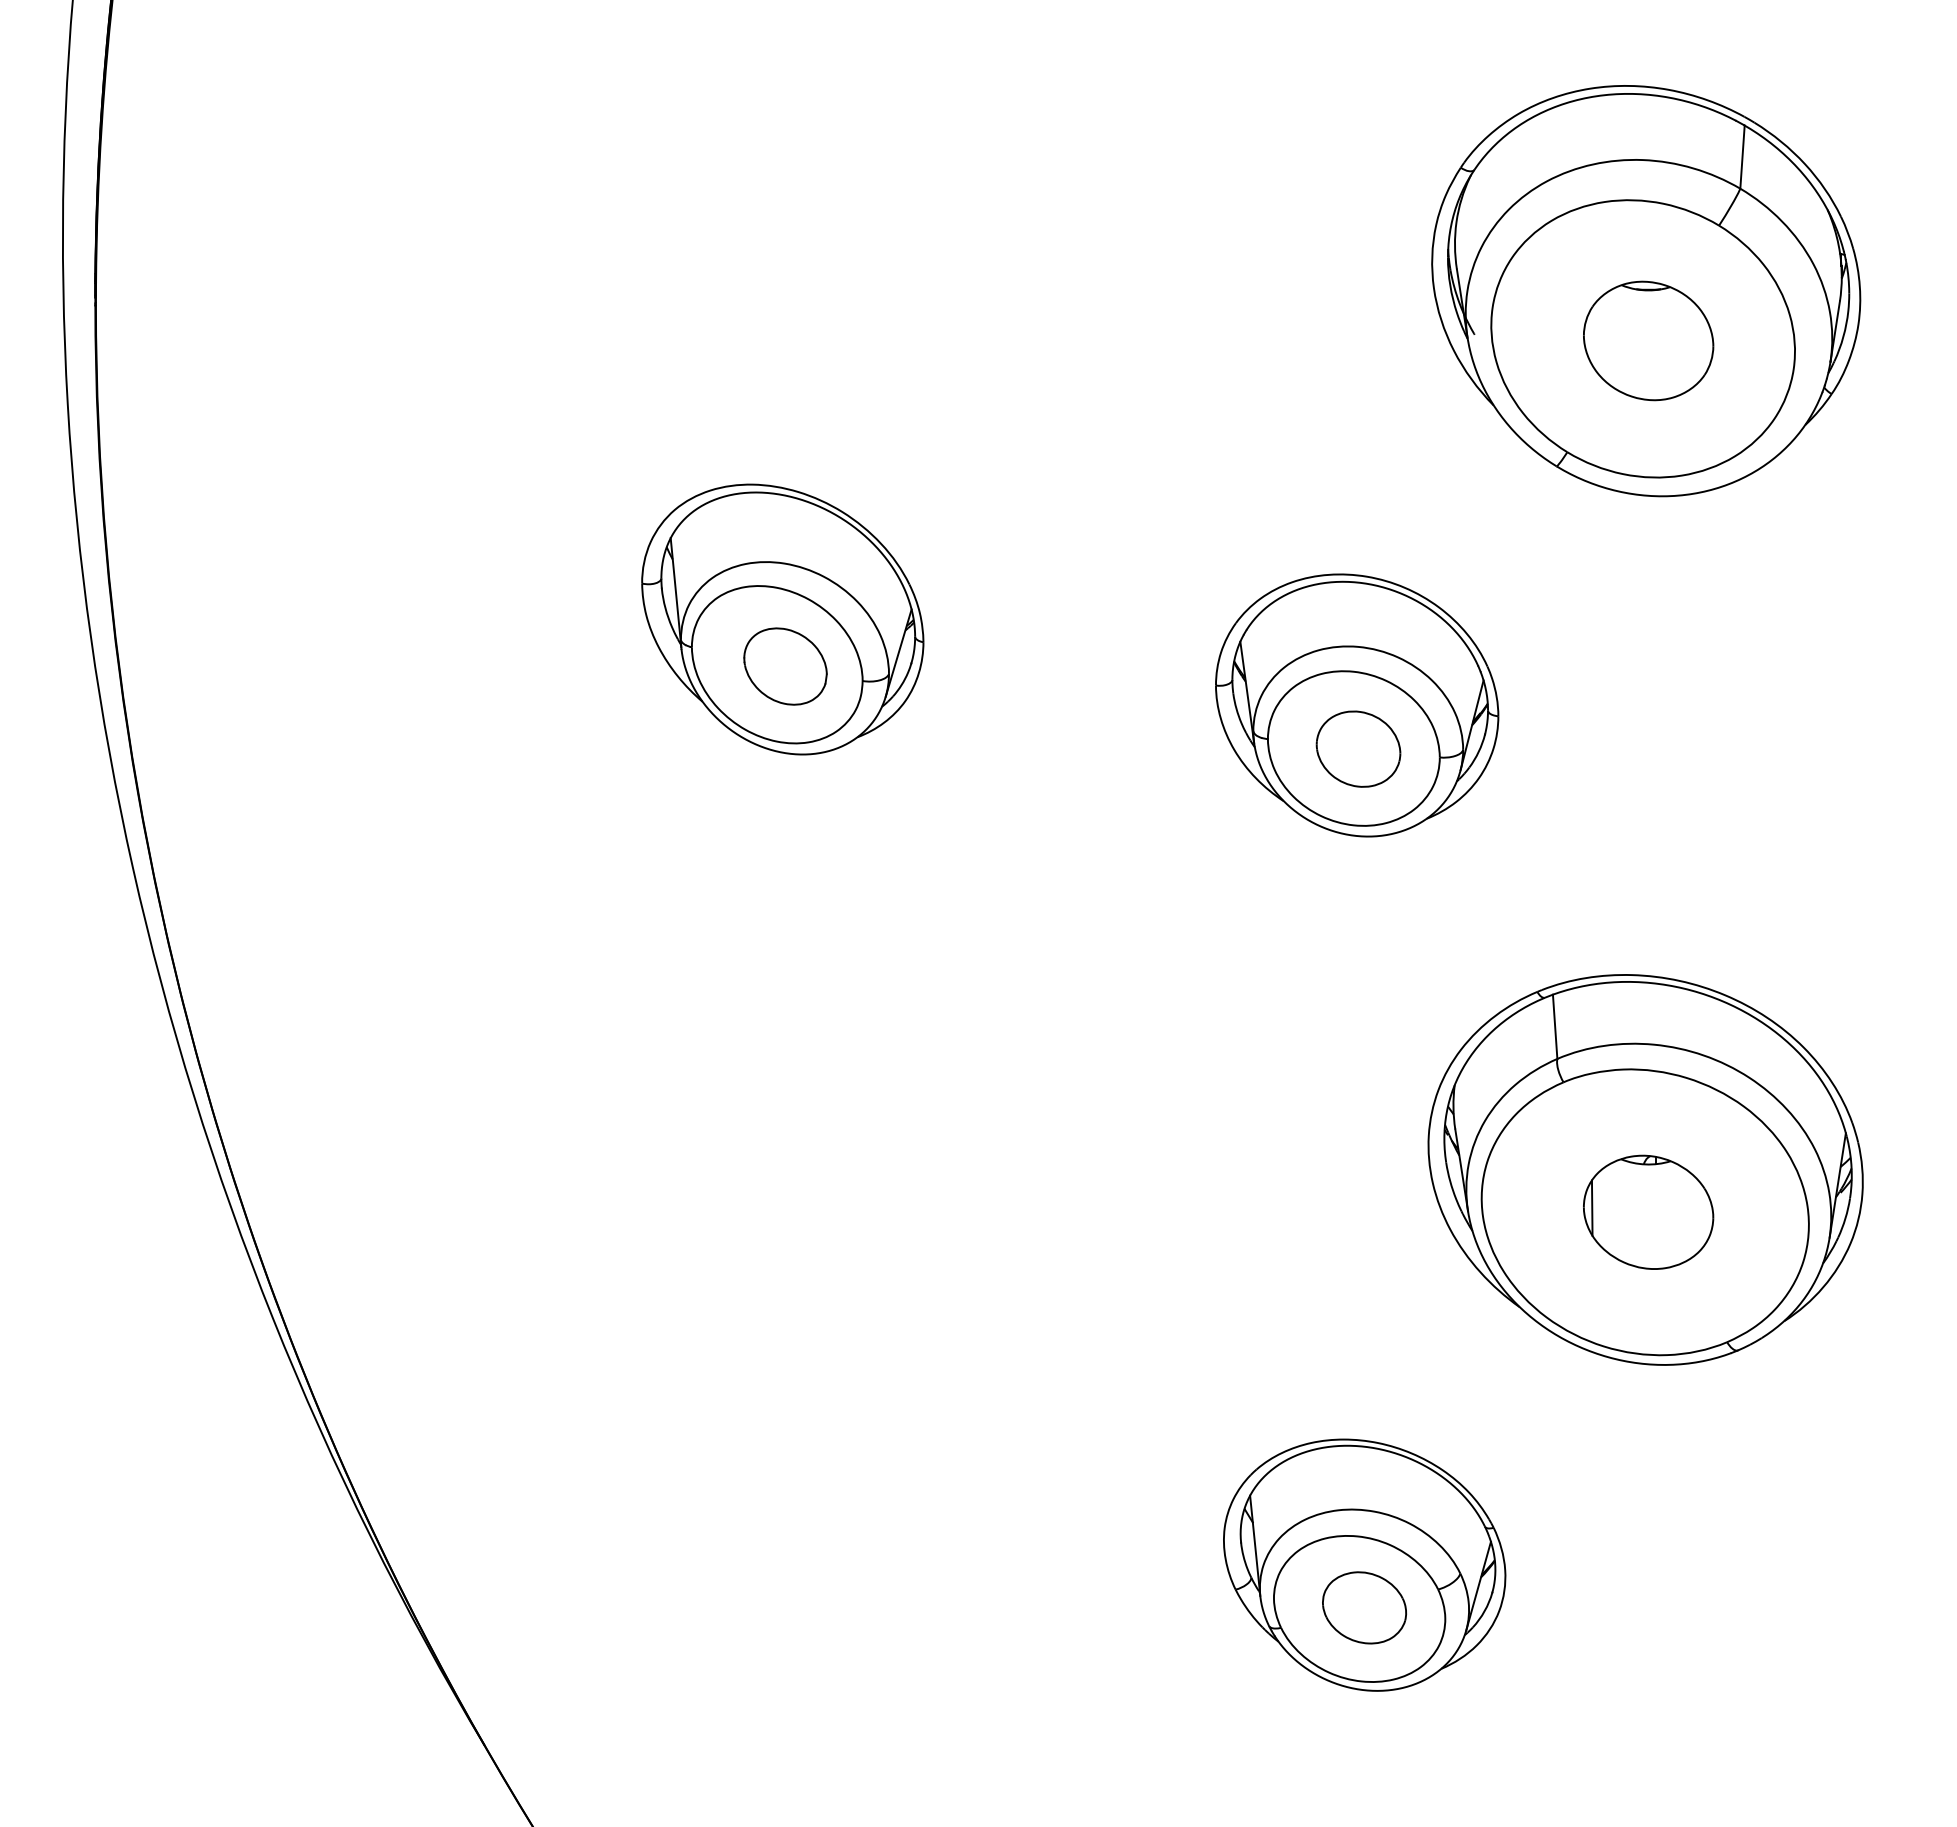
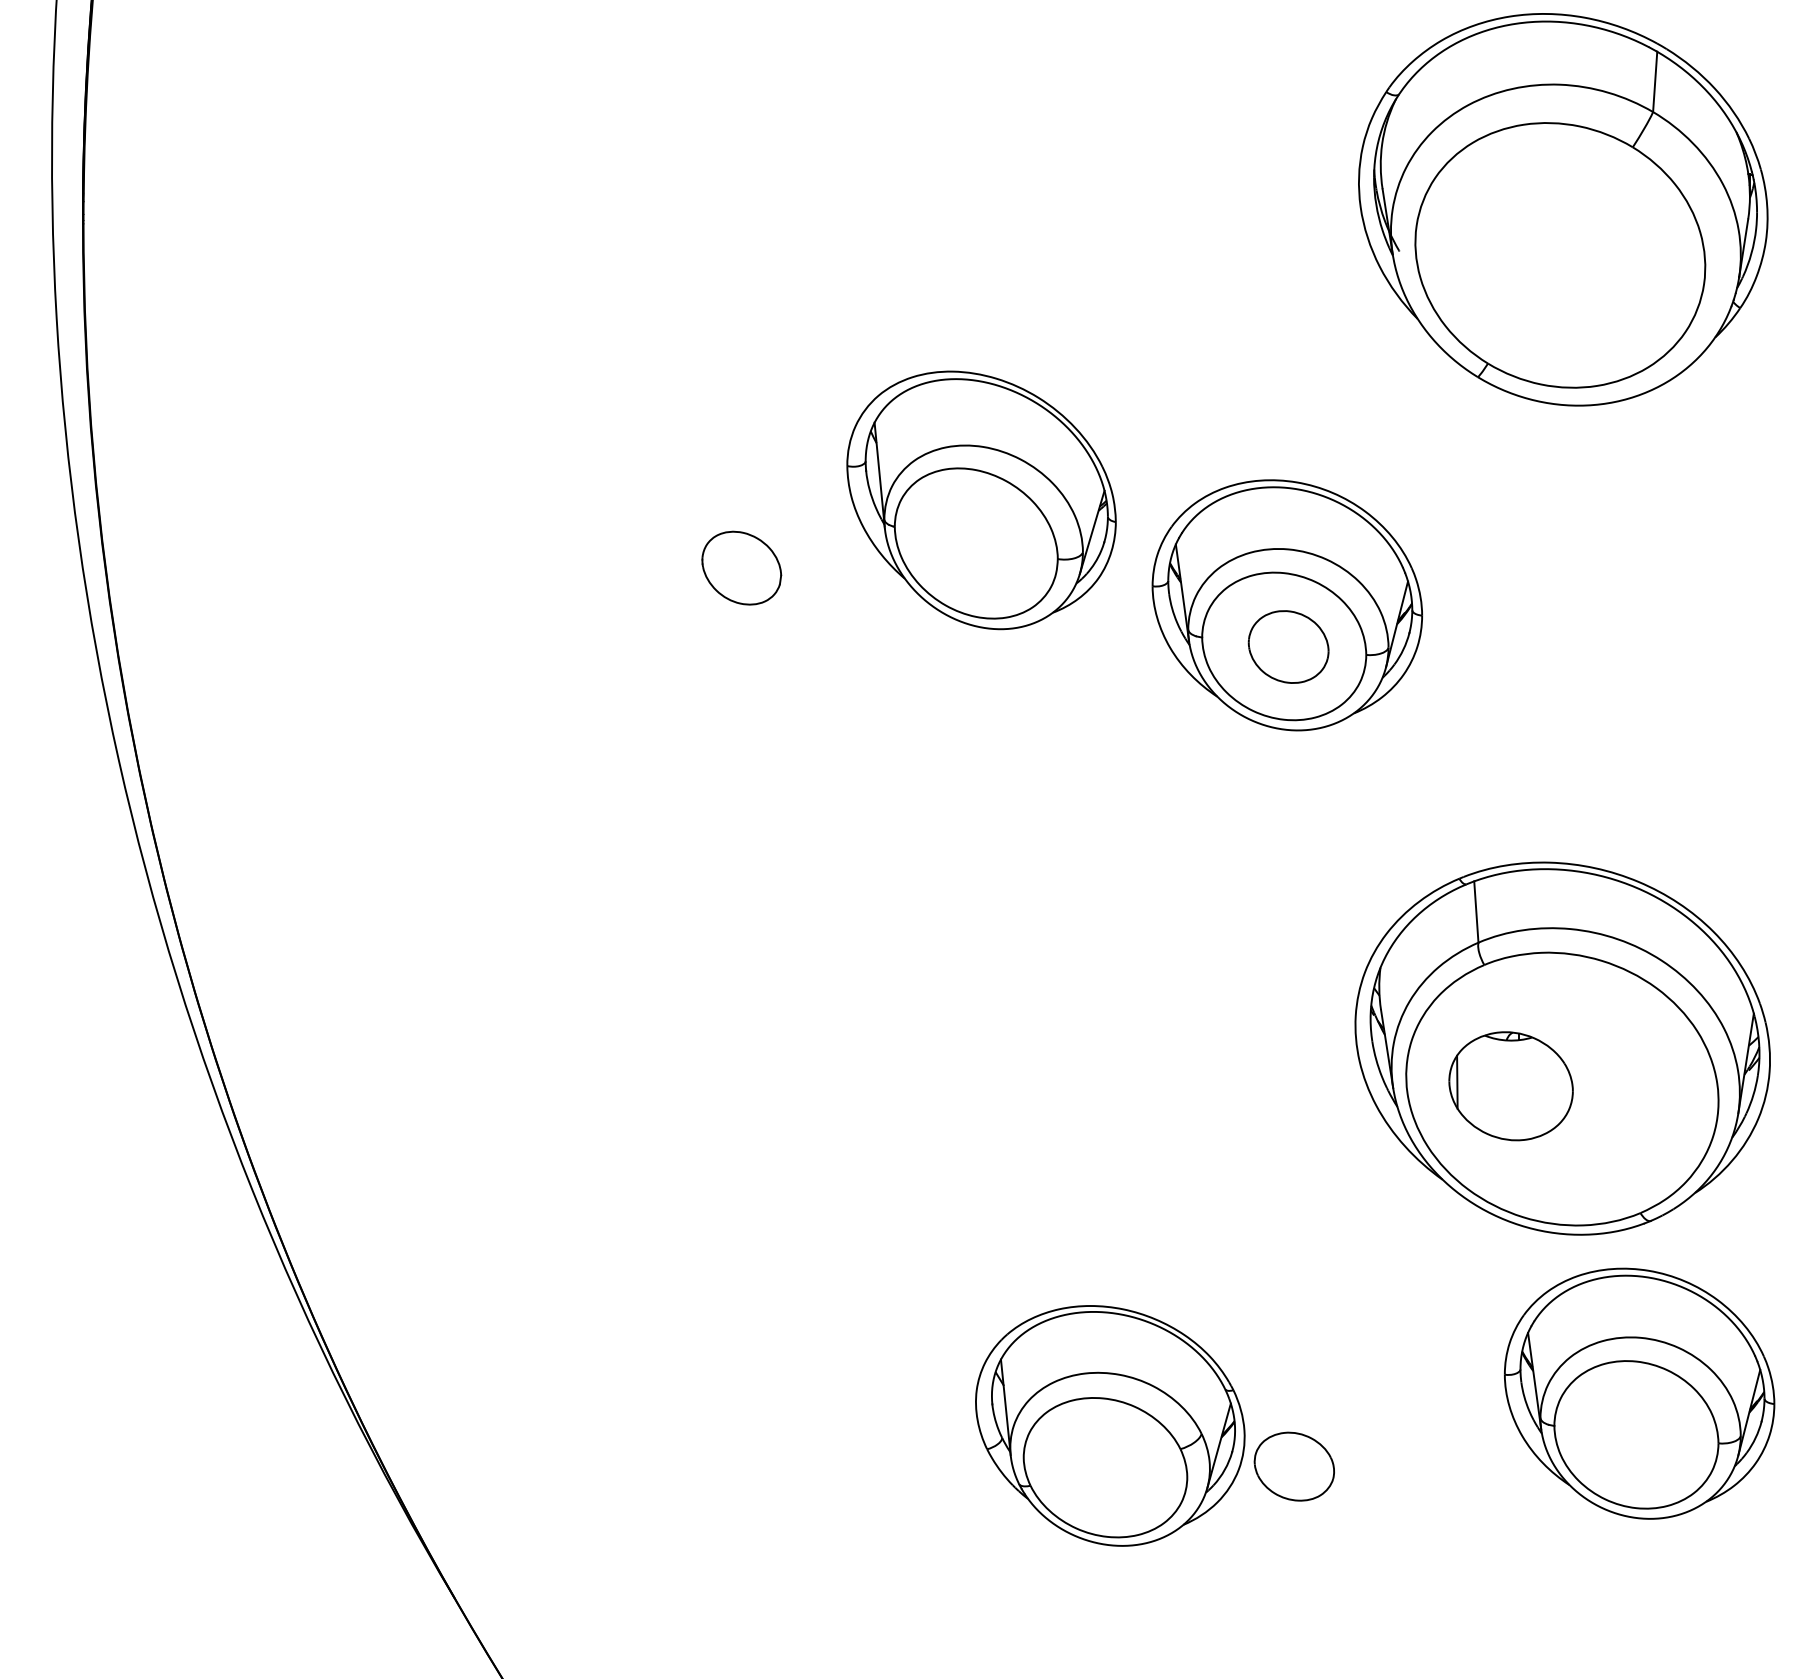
part: (1648, 340) -> (1565, 256), removed
part: (782, 619) -> (981, 500), moved
part: (1648, 1211) -> (1511, 1085), moved
part: (1726, 1531) -> (1639, 1393), added
part: (1364, 1564) -> (1110, 1425), moved

